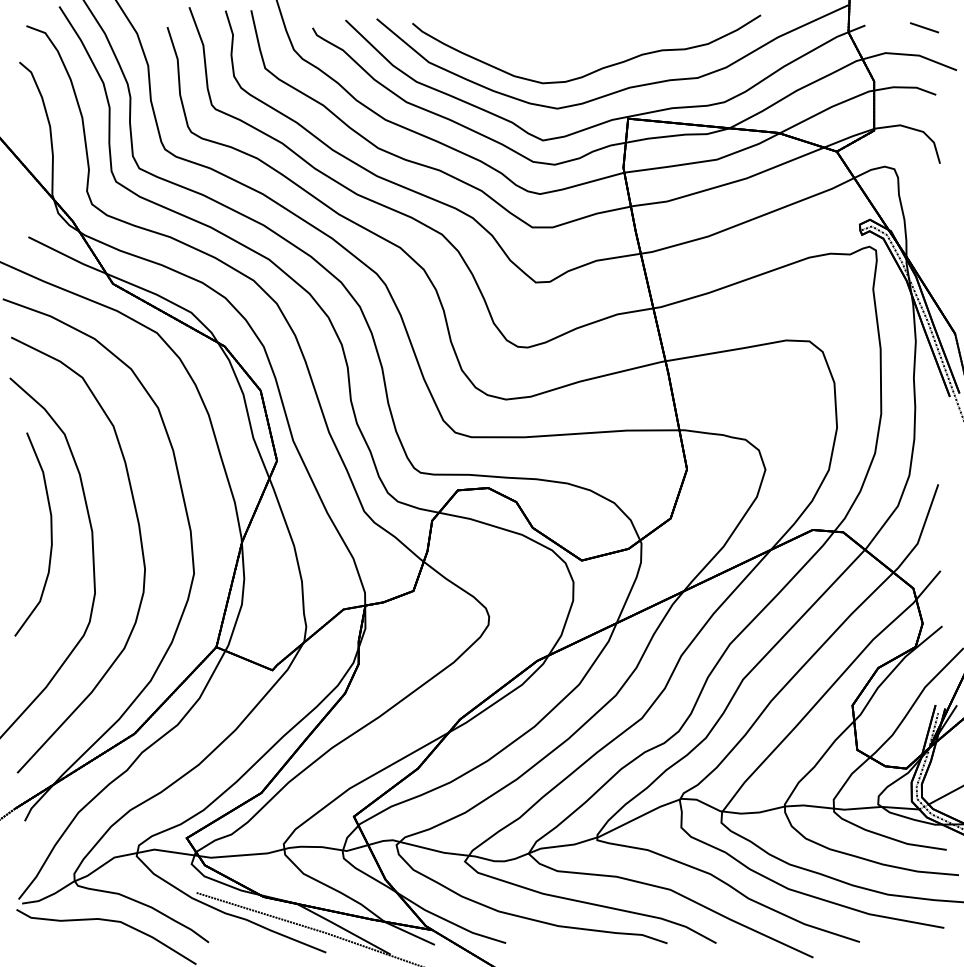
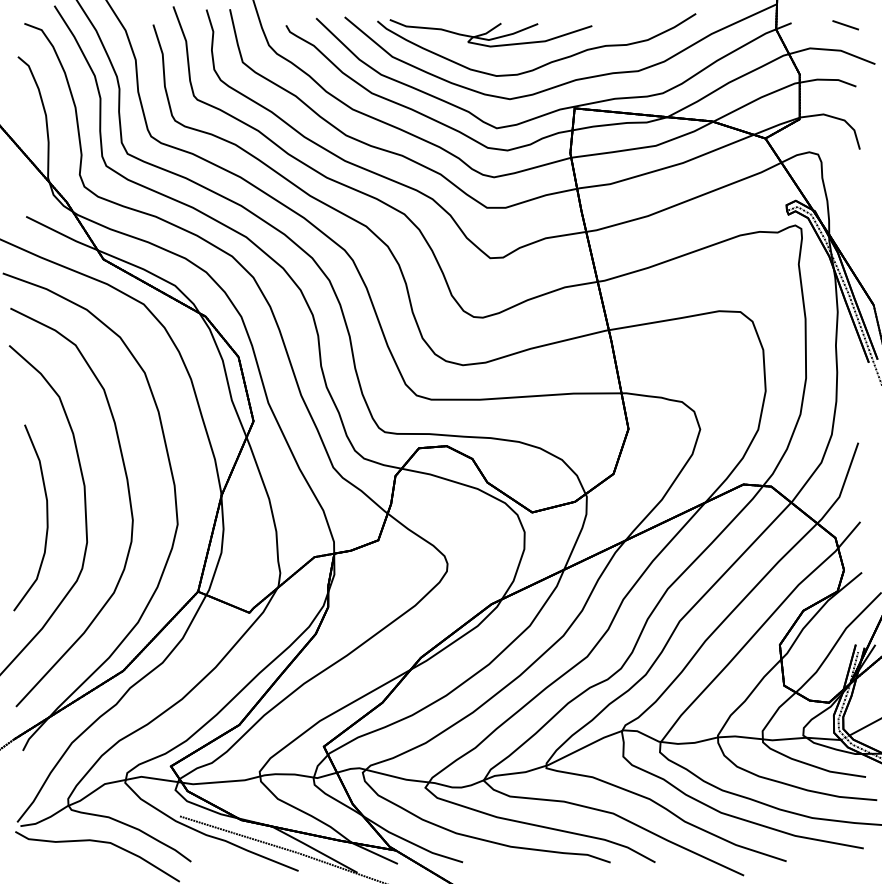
part: (536, 36) -> (490, 33), added
part: (50, 534) -> (46, 517), moved

